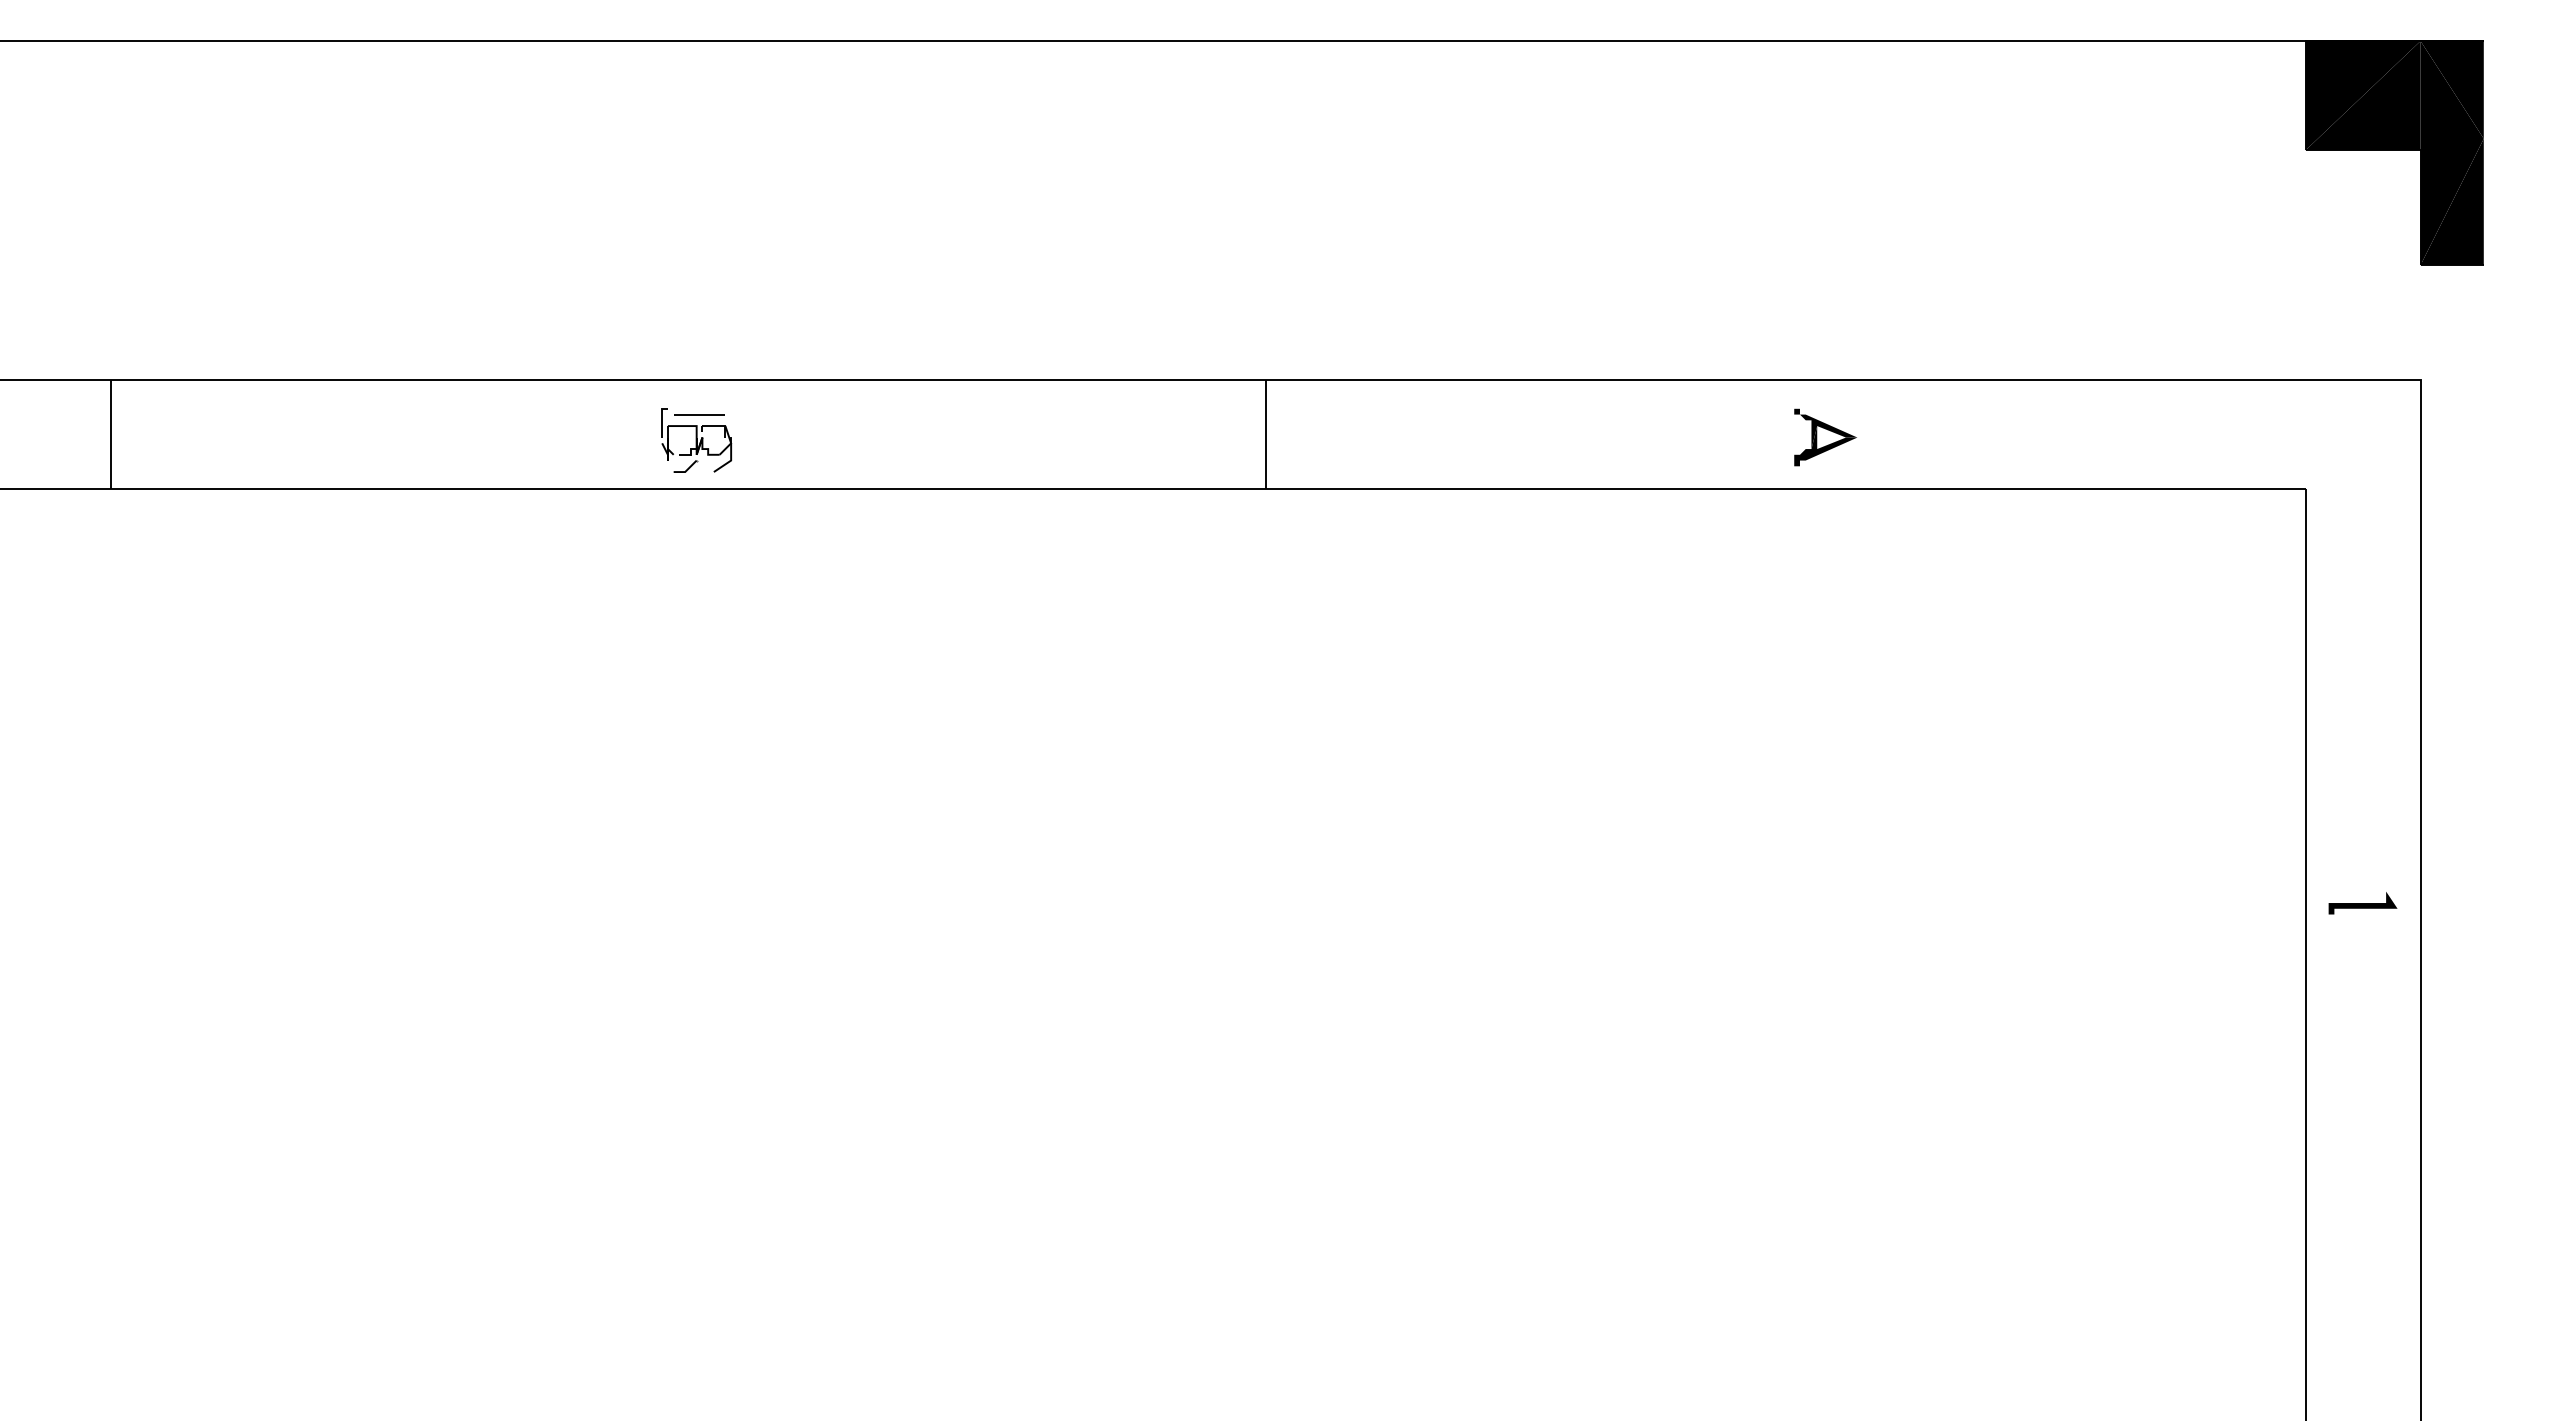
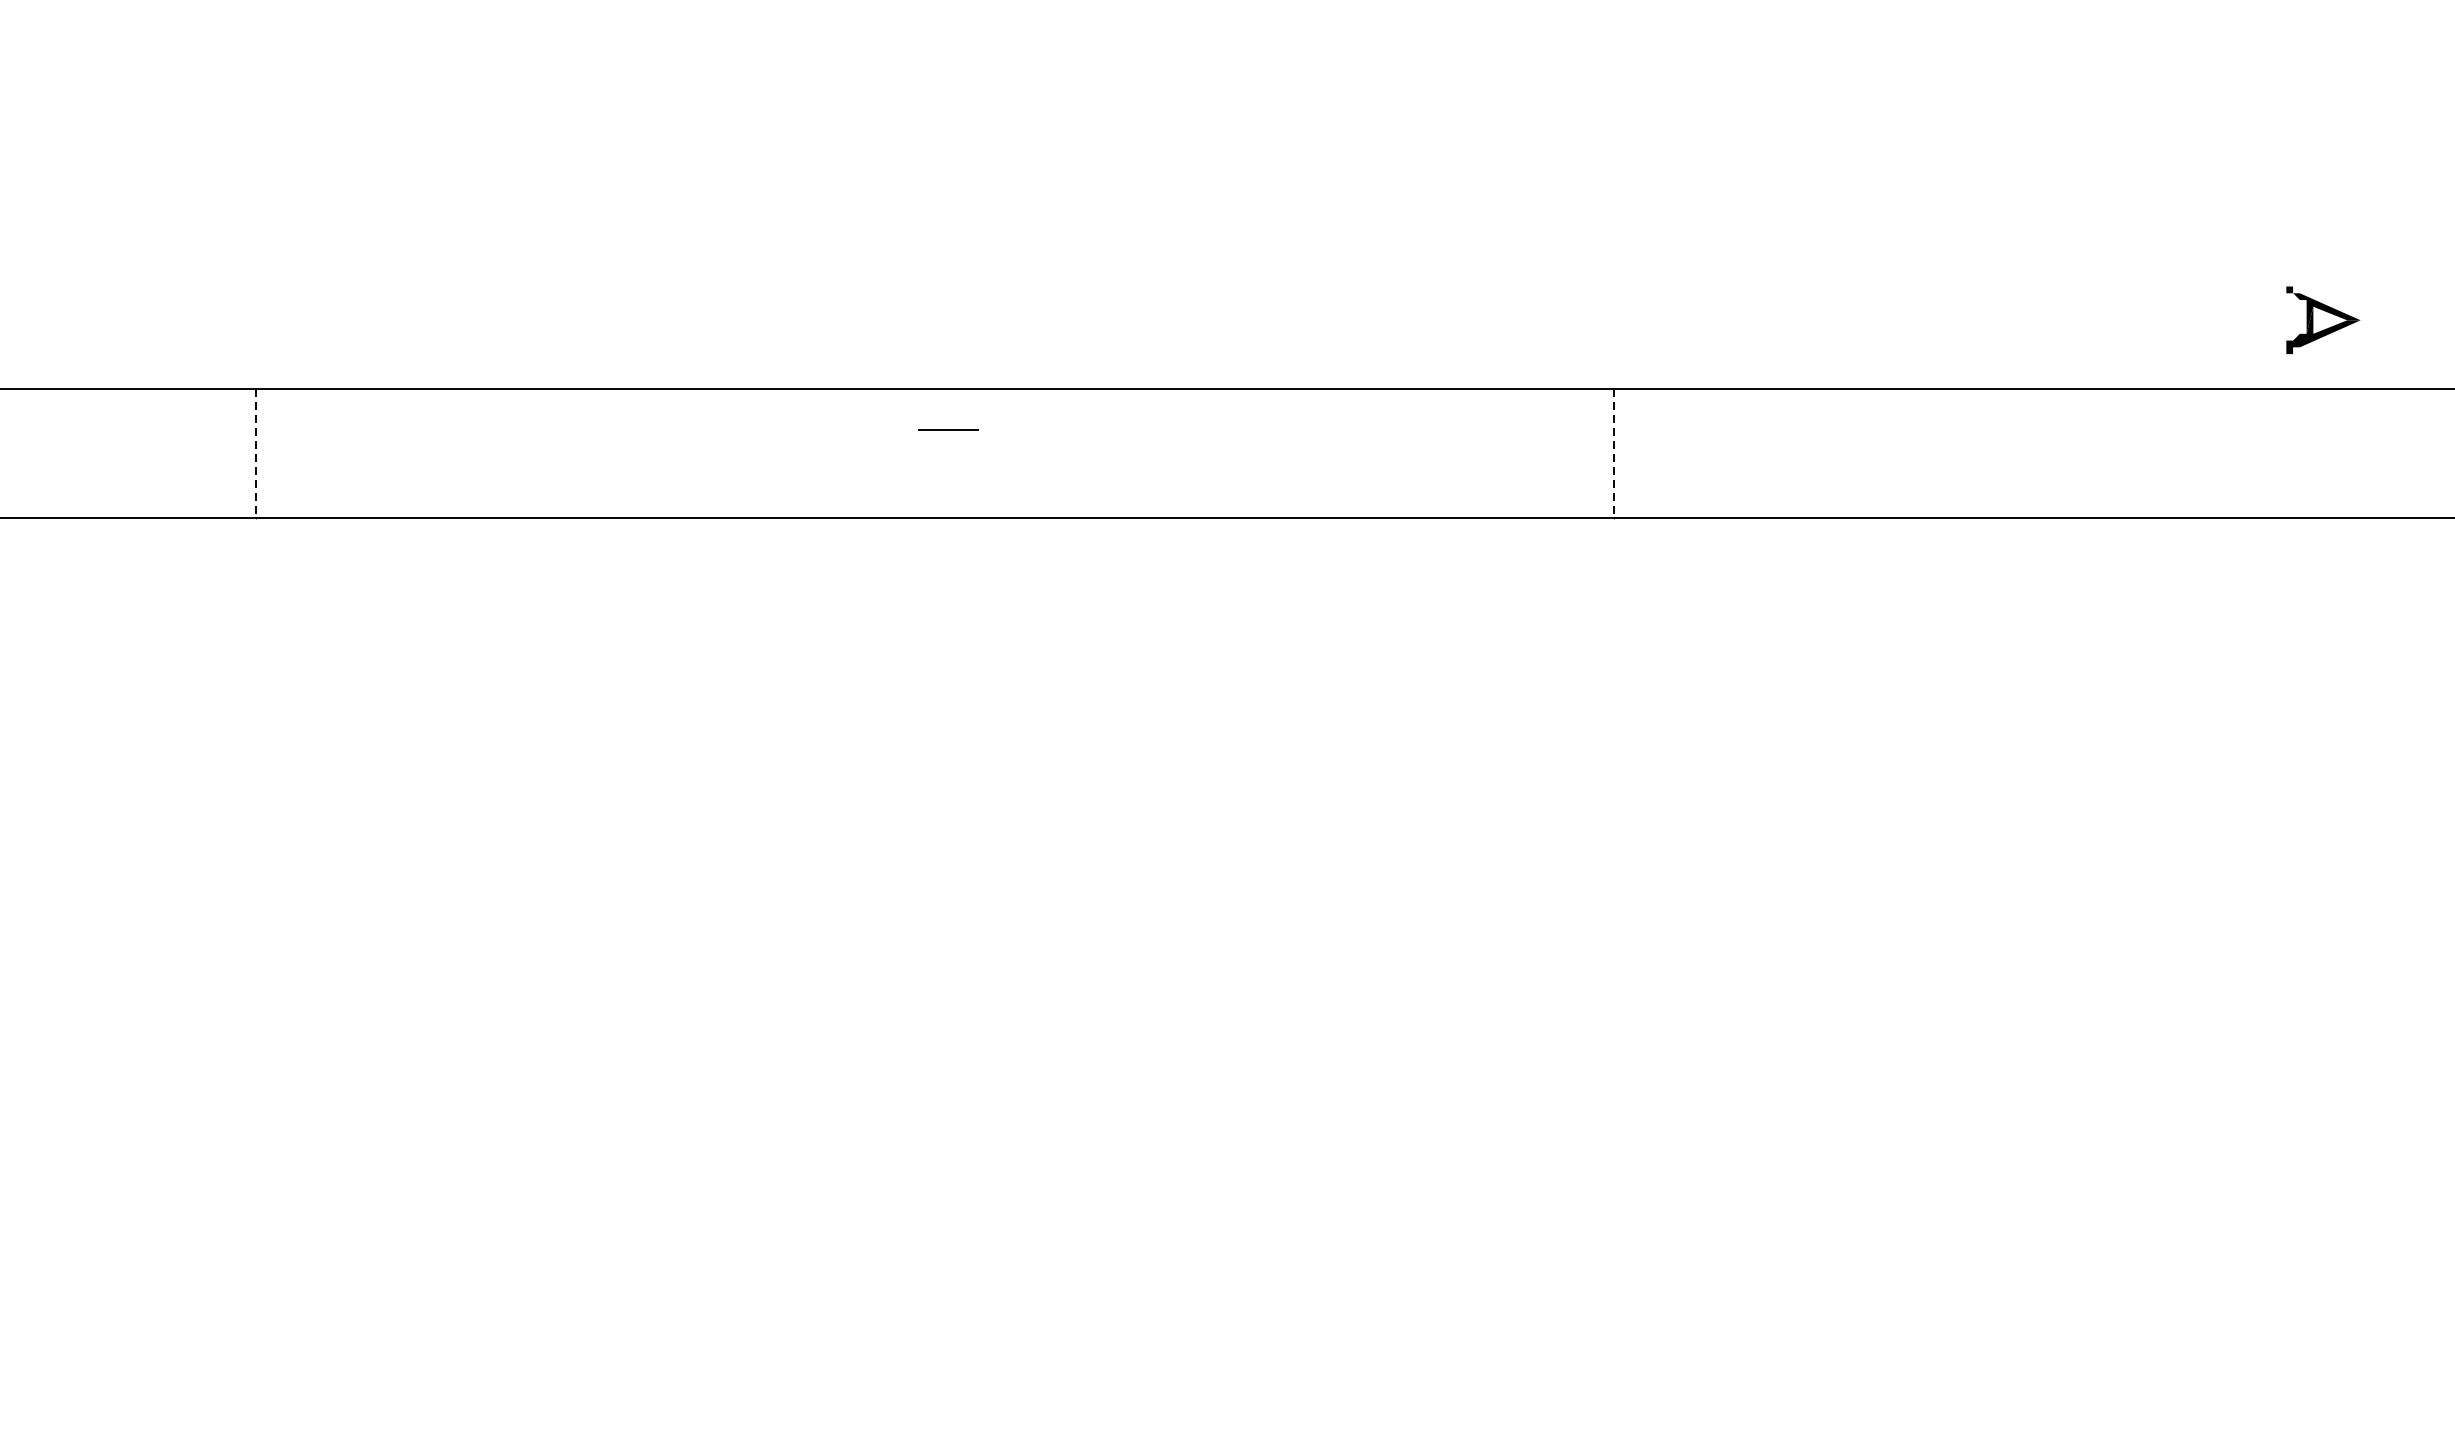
line: (110, 435) -> (255, 454), solid -> dashed
line: (1265, 435) -> (1613, 454), solid -> dashed
part: (1825, 437) -> (2323, 320), moved
part: (696, 440) -> (944, 460), removed

